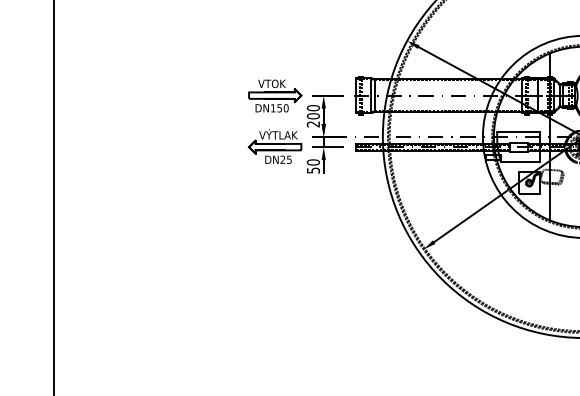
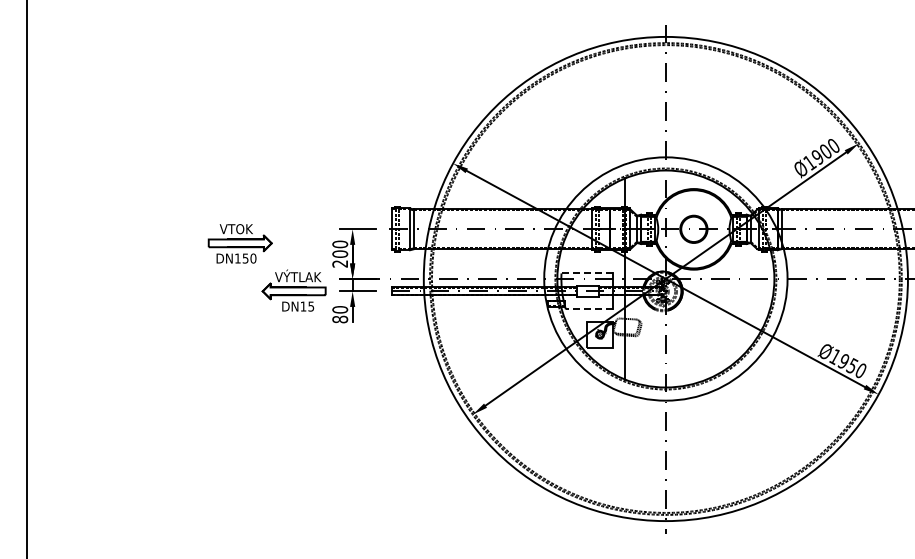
part: (274, 95) -> (239, 243), moved
line: (518, 132) -> (587, 273), solid -> dashed
text: (282, 159) -> (303, 306), DN25 -> DN15
line: (520, 162) -> (589, 309), solid -> dashed
text: (313, 170) -> (340, 319), 50 -> 80

